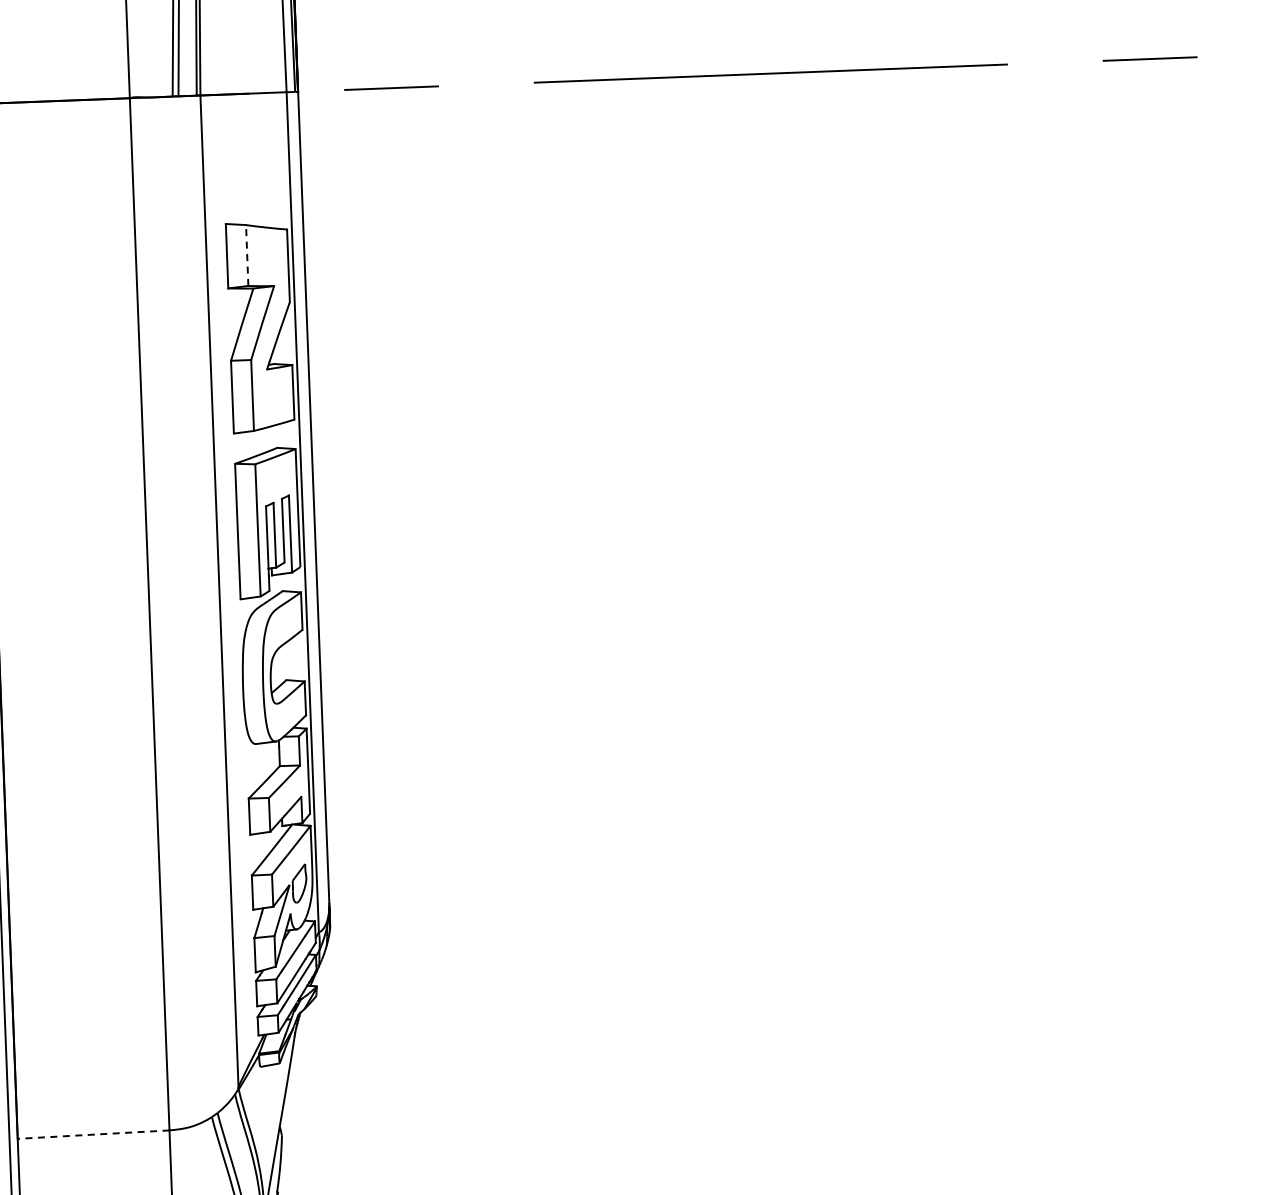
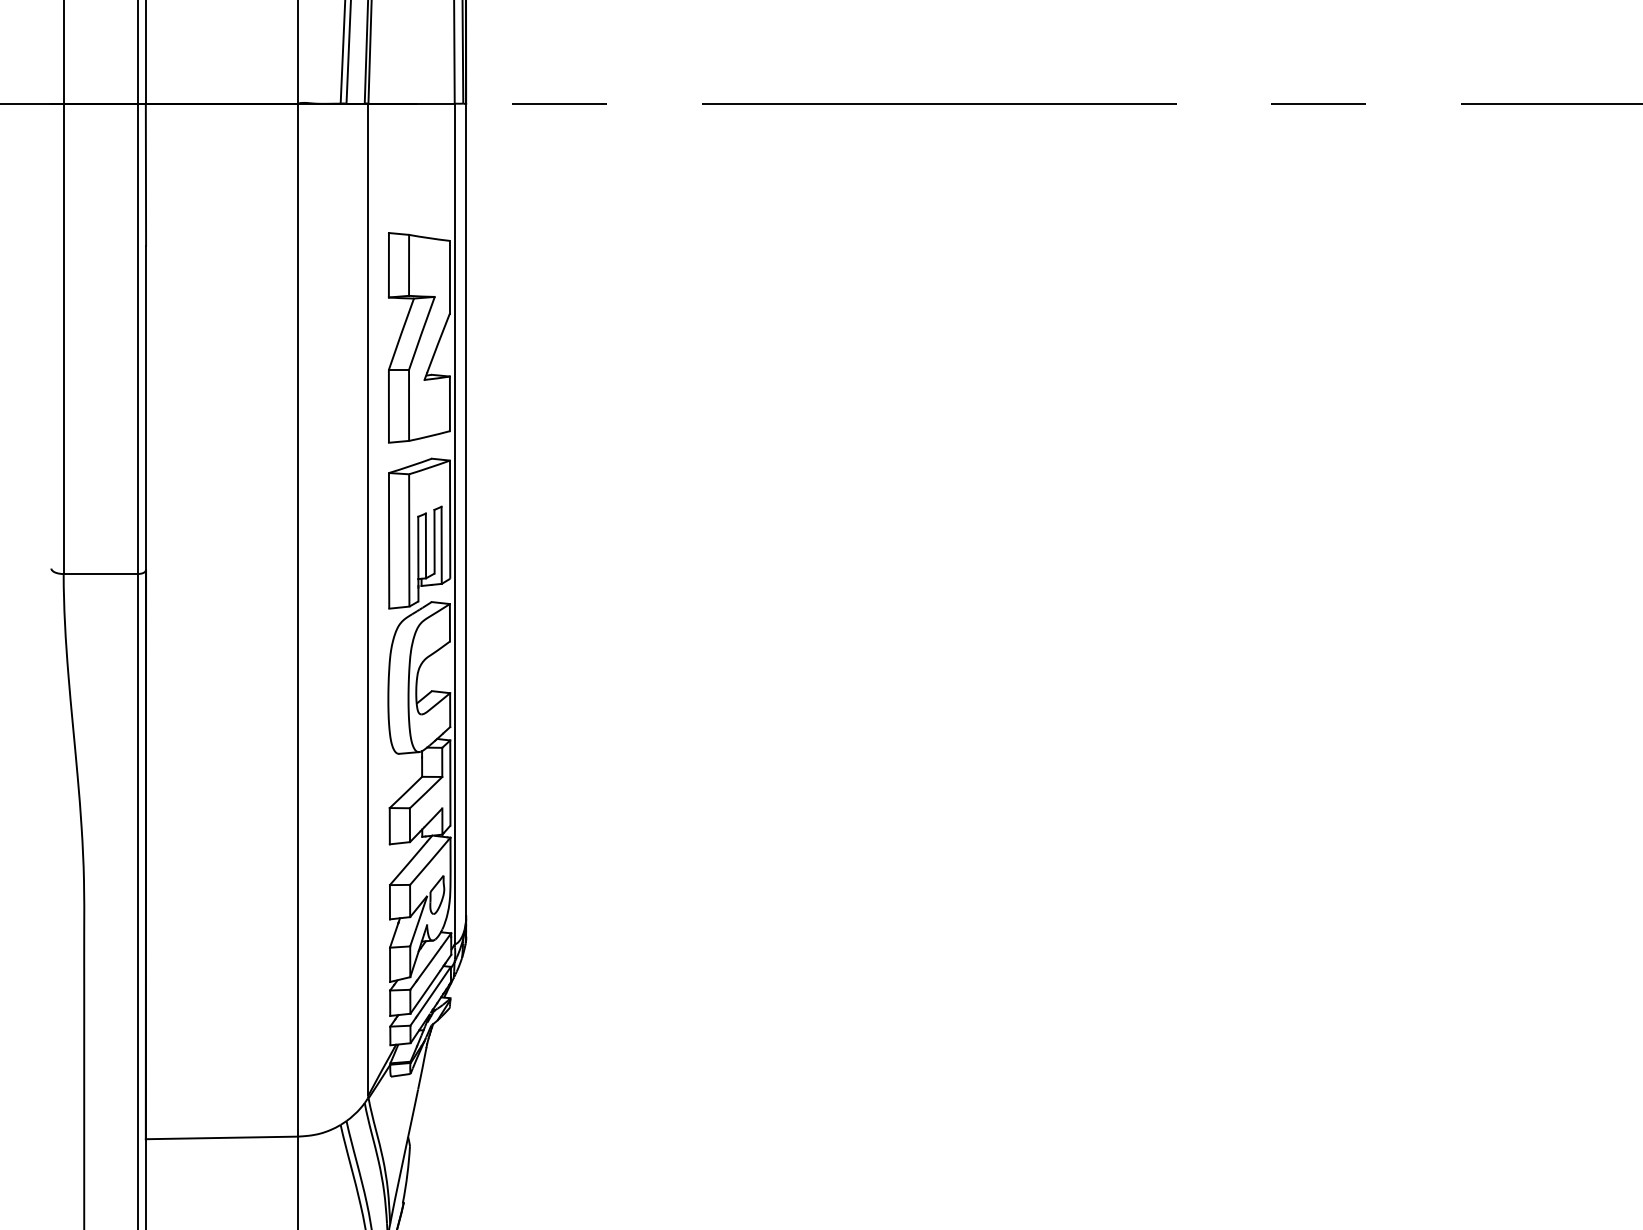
line: (247, 254) -> (409, 264), dashed -> solid
line: (93, 1134) -> (221, 1137), dashed -> solid

